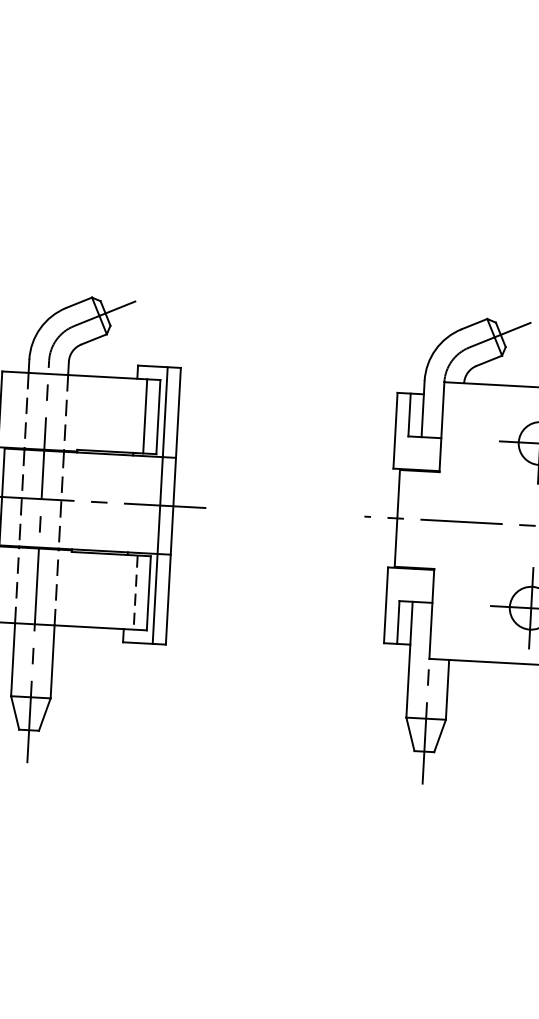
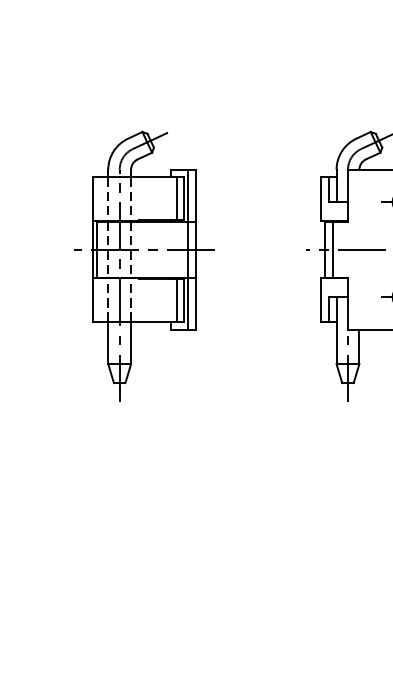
line: (410, 518) -> (332, 249), added
line: (135, 594) -> (176, 301), dashed -> solid

